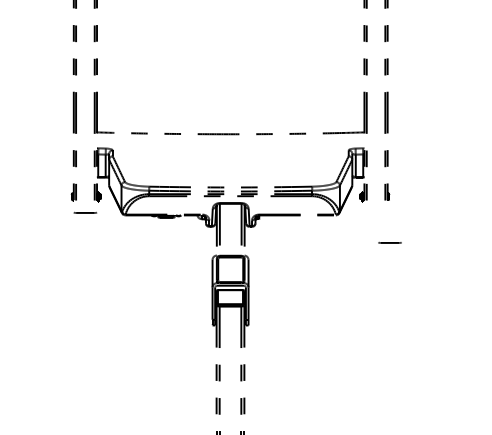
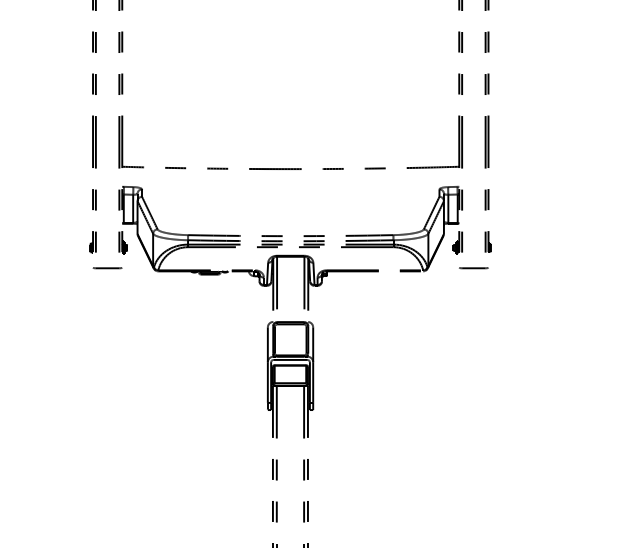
line: (389, 242) -> (473, 267), moved

